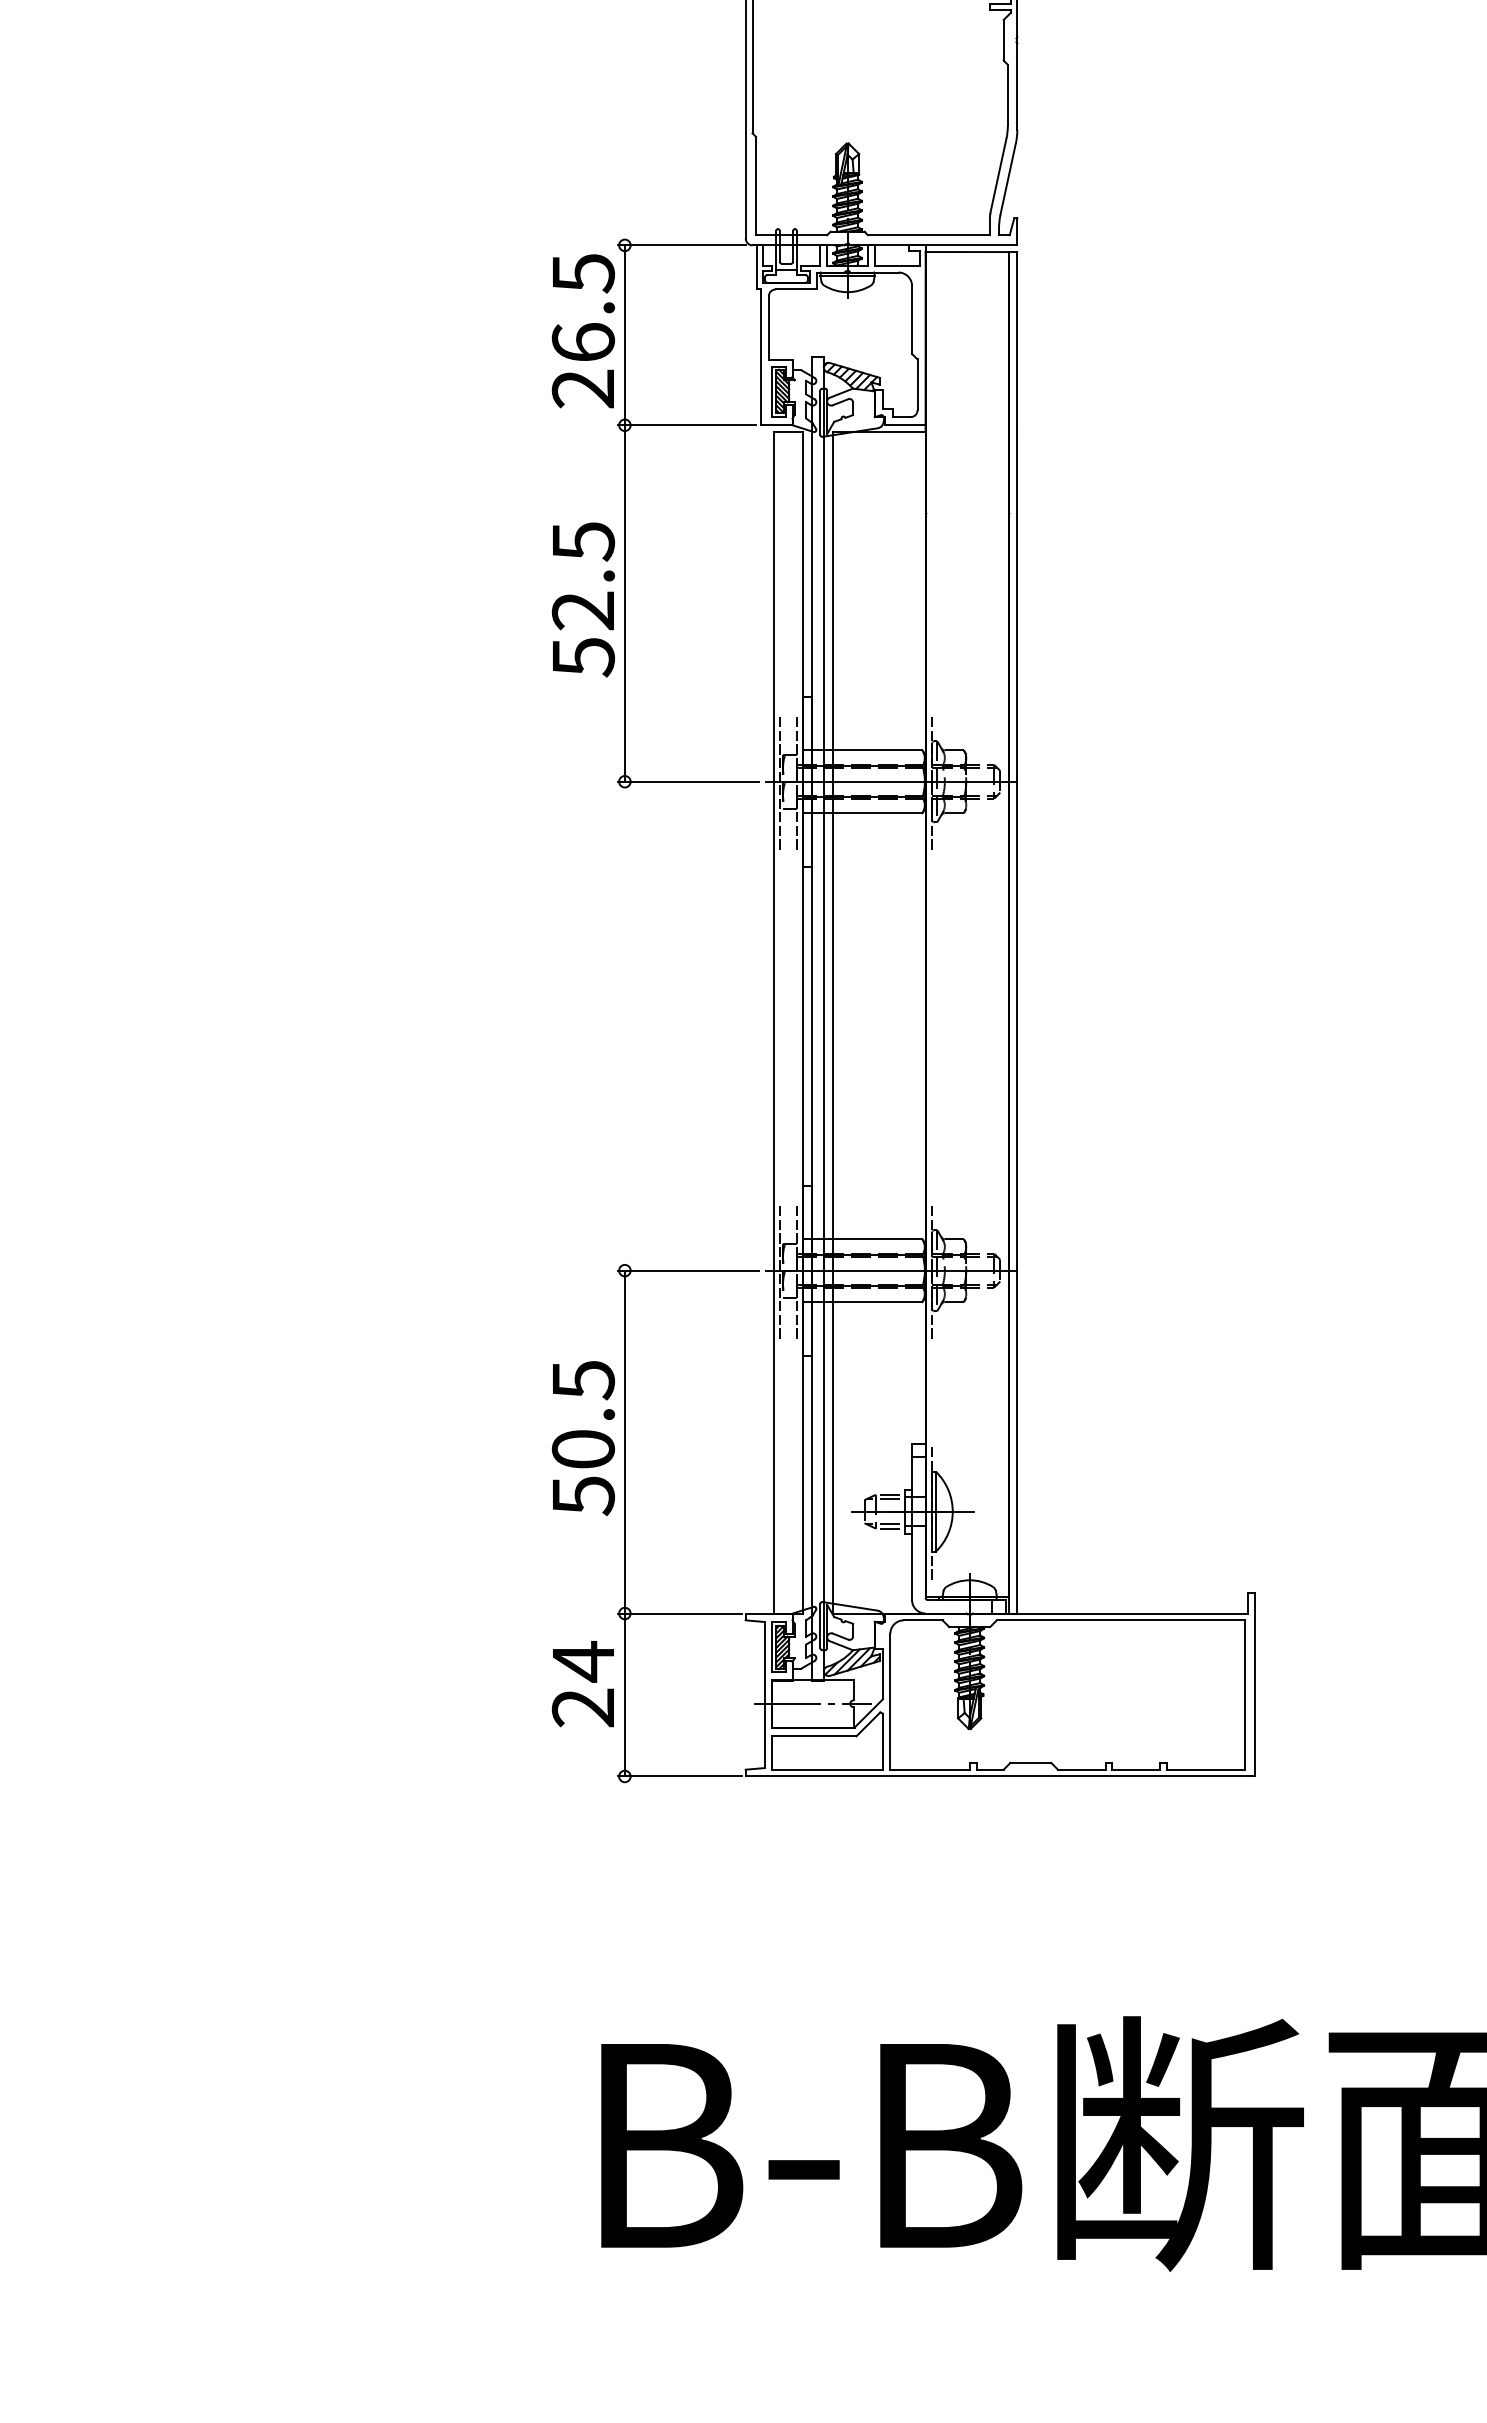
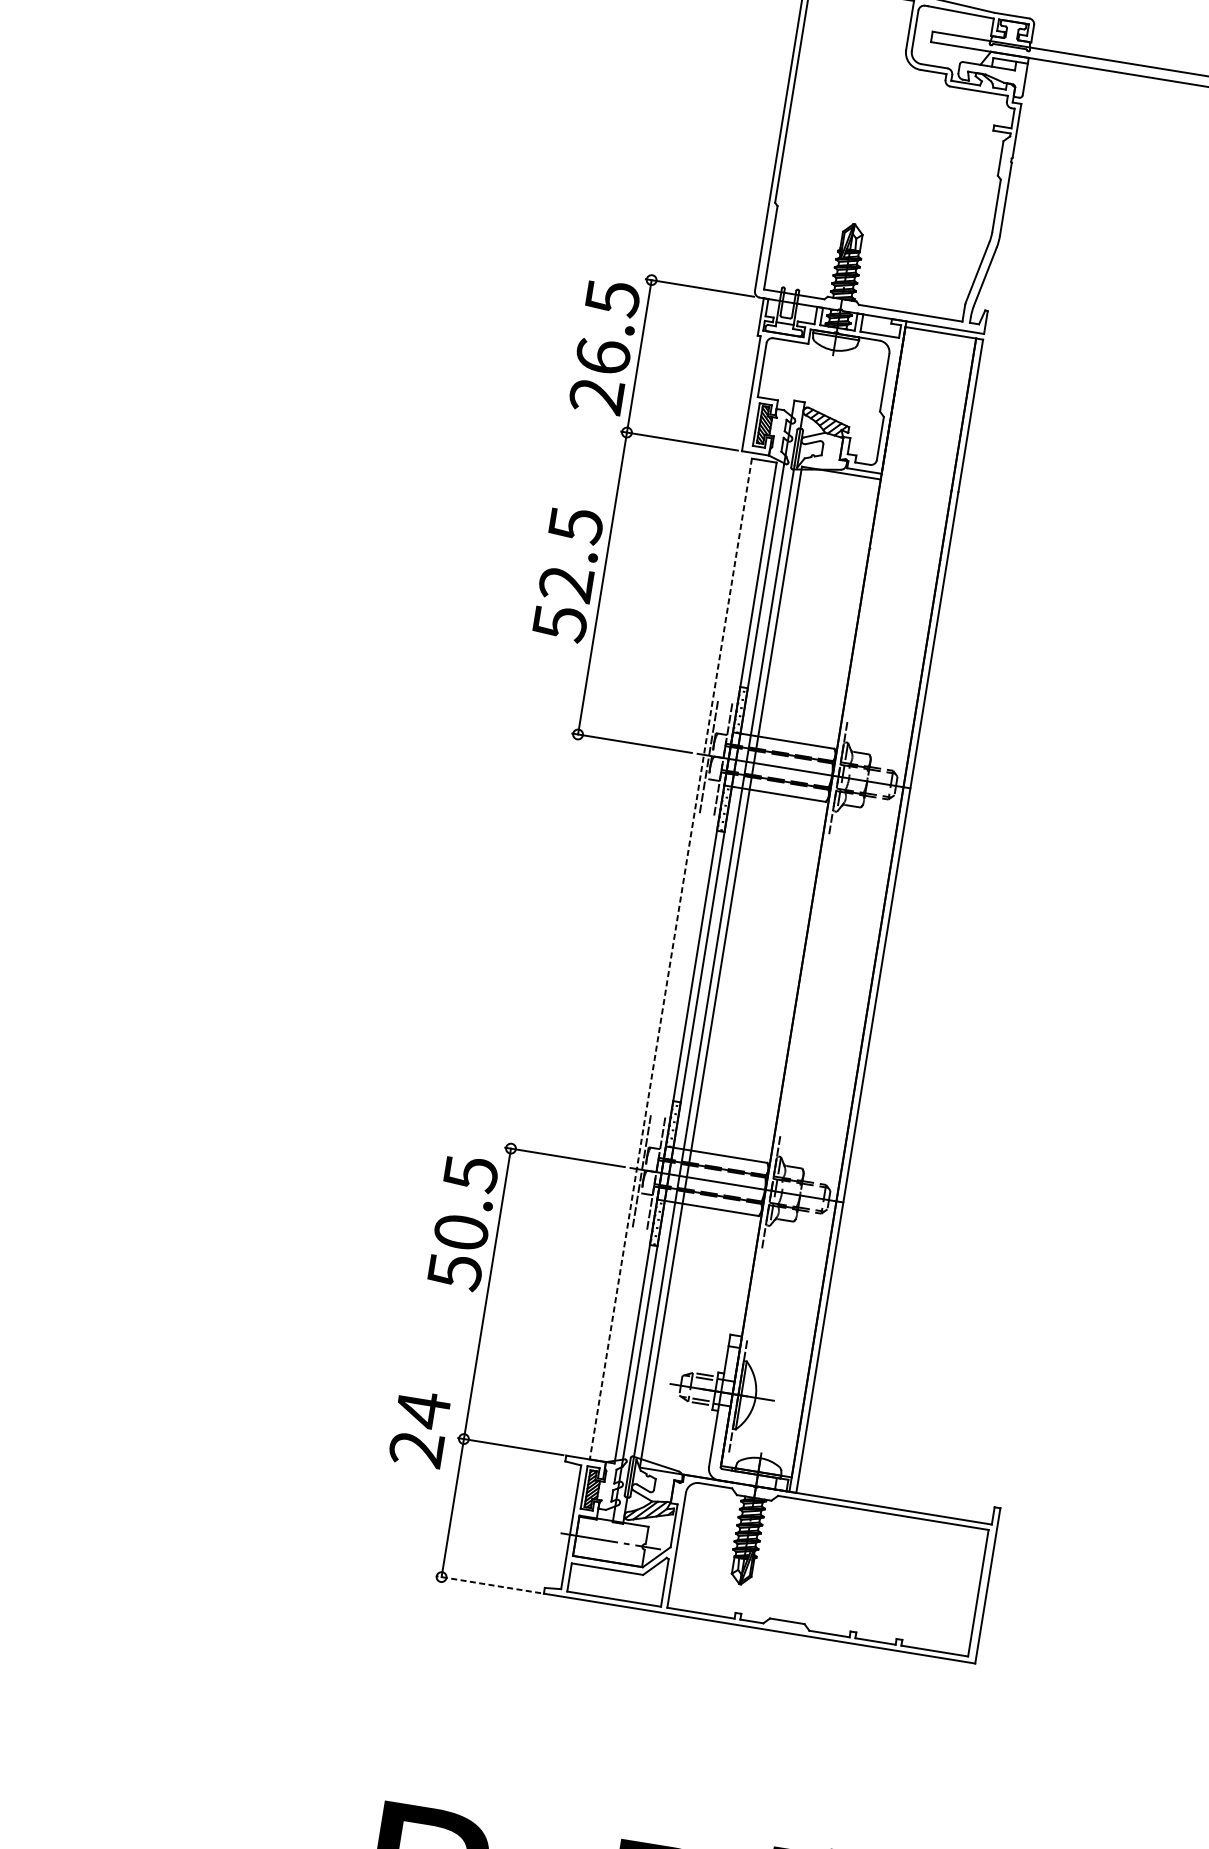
line: (773, 1022) -> (670, 958), solid -> dashed
text: (582, 1438) -> (462, 1223), moved
text: (582, 1684) -> (419, 1429), moved
line: (679, 1776) -> (487, 1584), solid -> dashed

